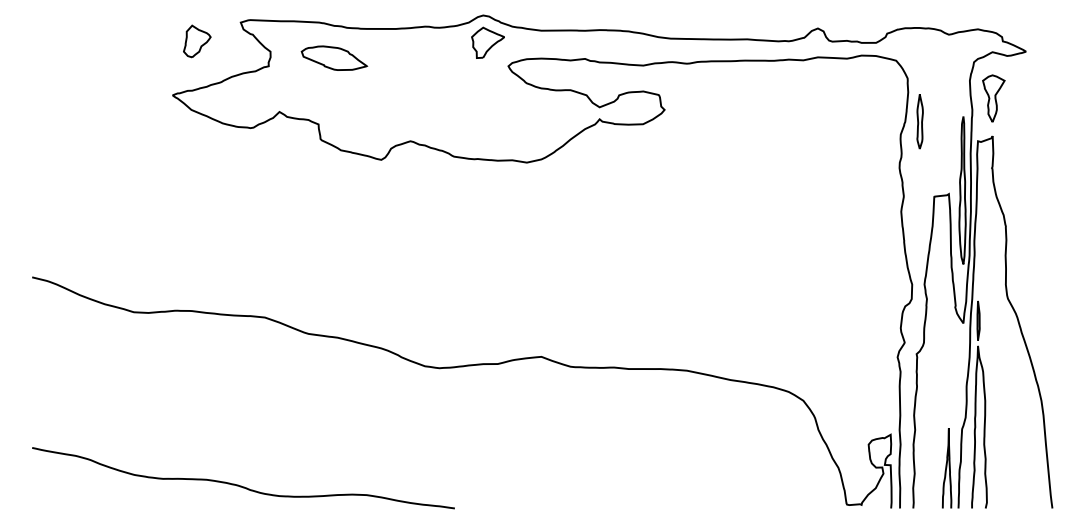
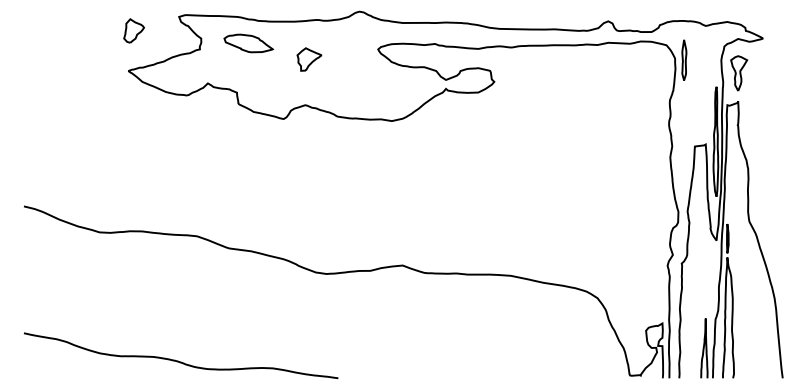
part: (197, 41) -> (134, 31), moved
part: (487, 42) -> (309, 59), moved
part: (919, 121) -> (683, 60), moved

